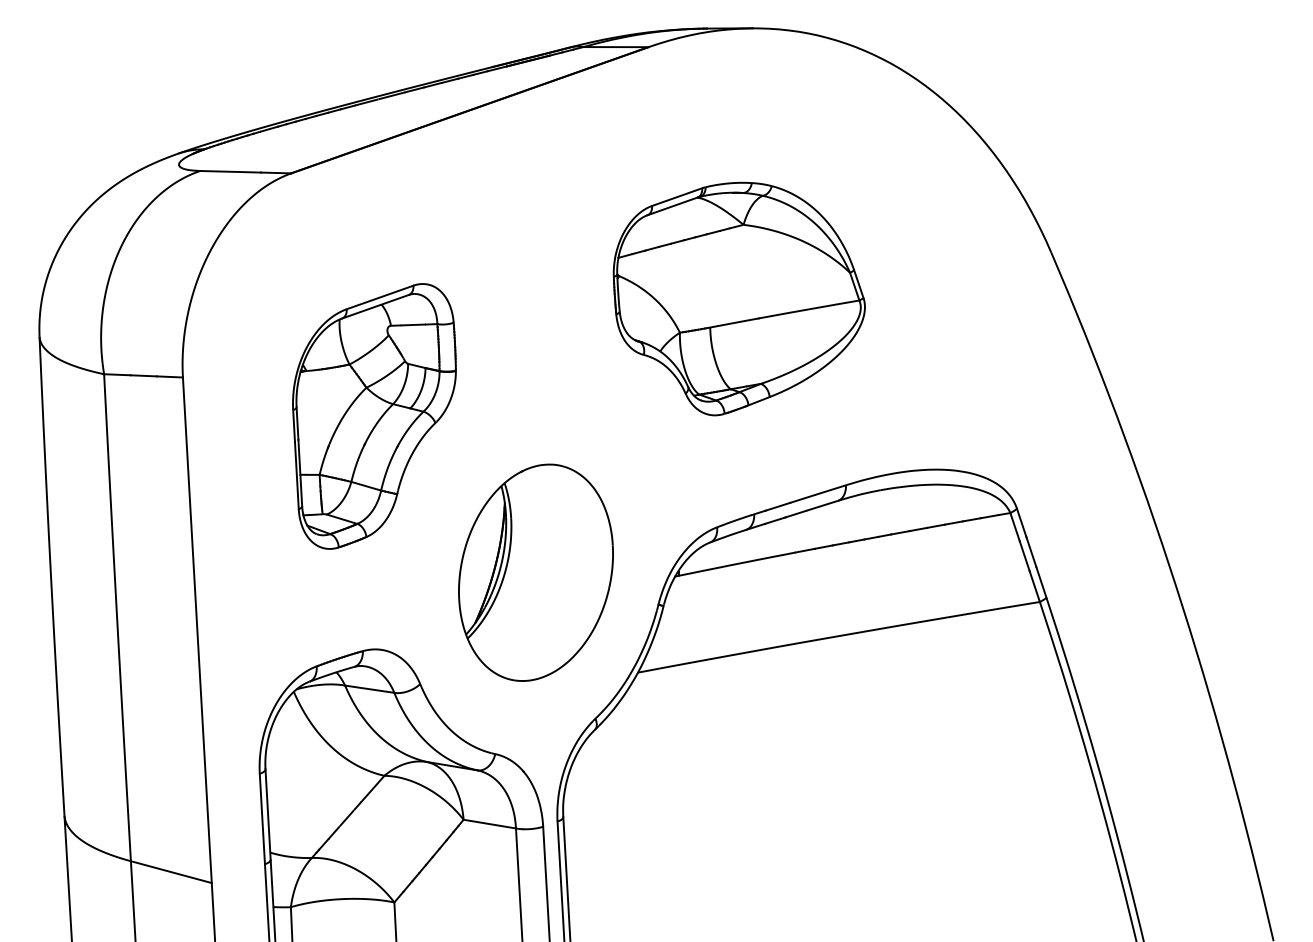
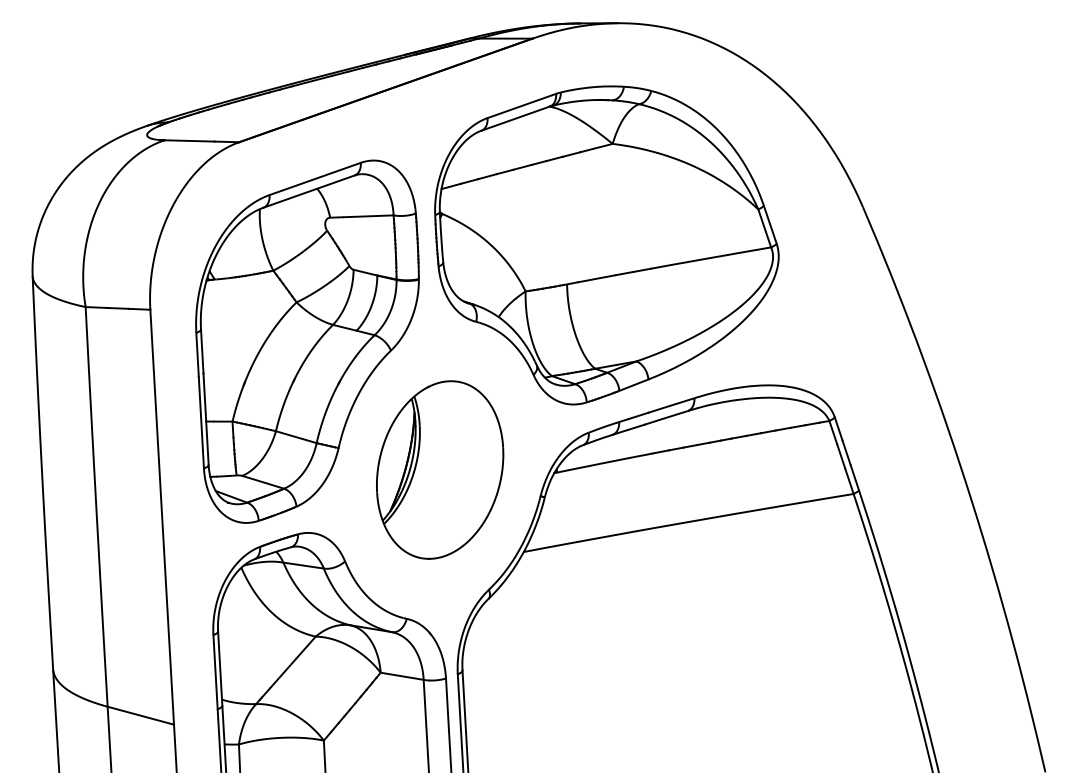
part: (739, 298) -> (607, 244), size x1.67
part: (374, 416) -> (307, 341), size x1.67

